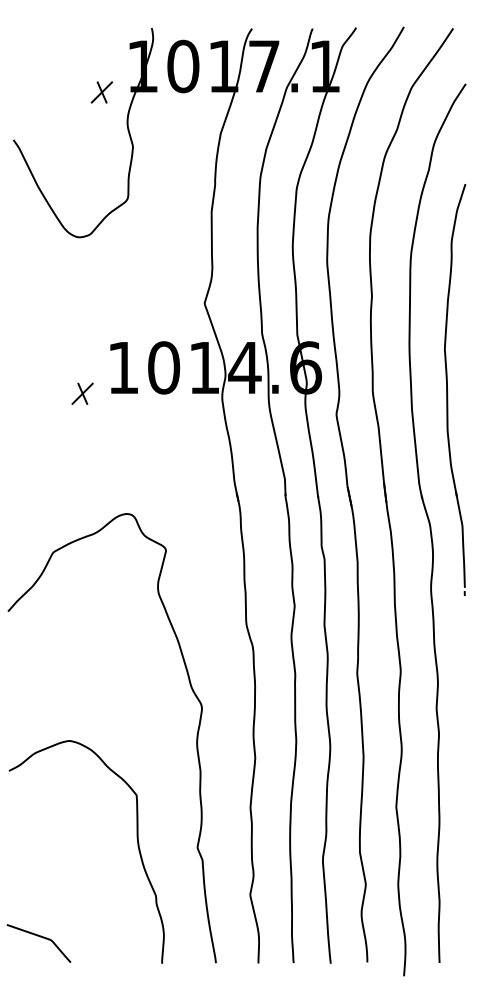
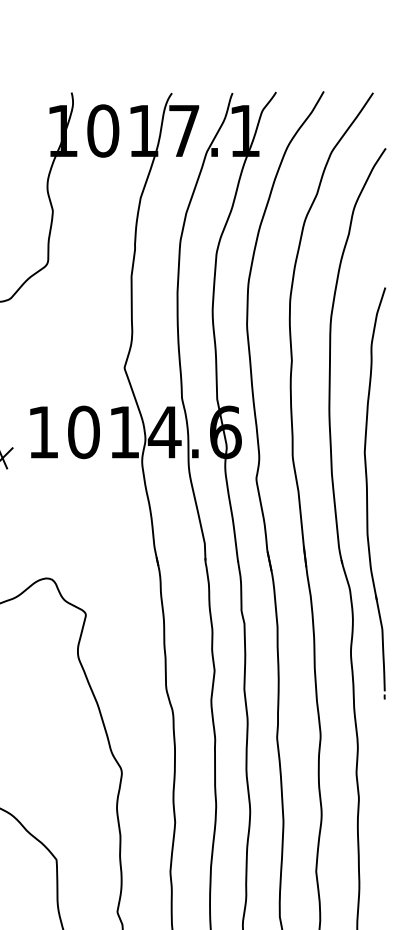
part: (101, 92) -> (21, 157), removed
part: (447, 389) -> (367, 493), moved

